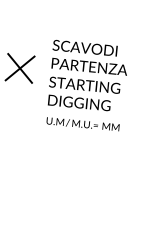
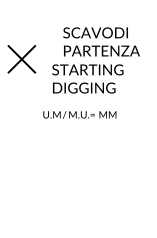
text: (90, 57) -> (101, 41), moved
text: (82, 123) -> (79, 114), moved

